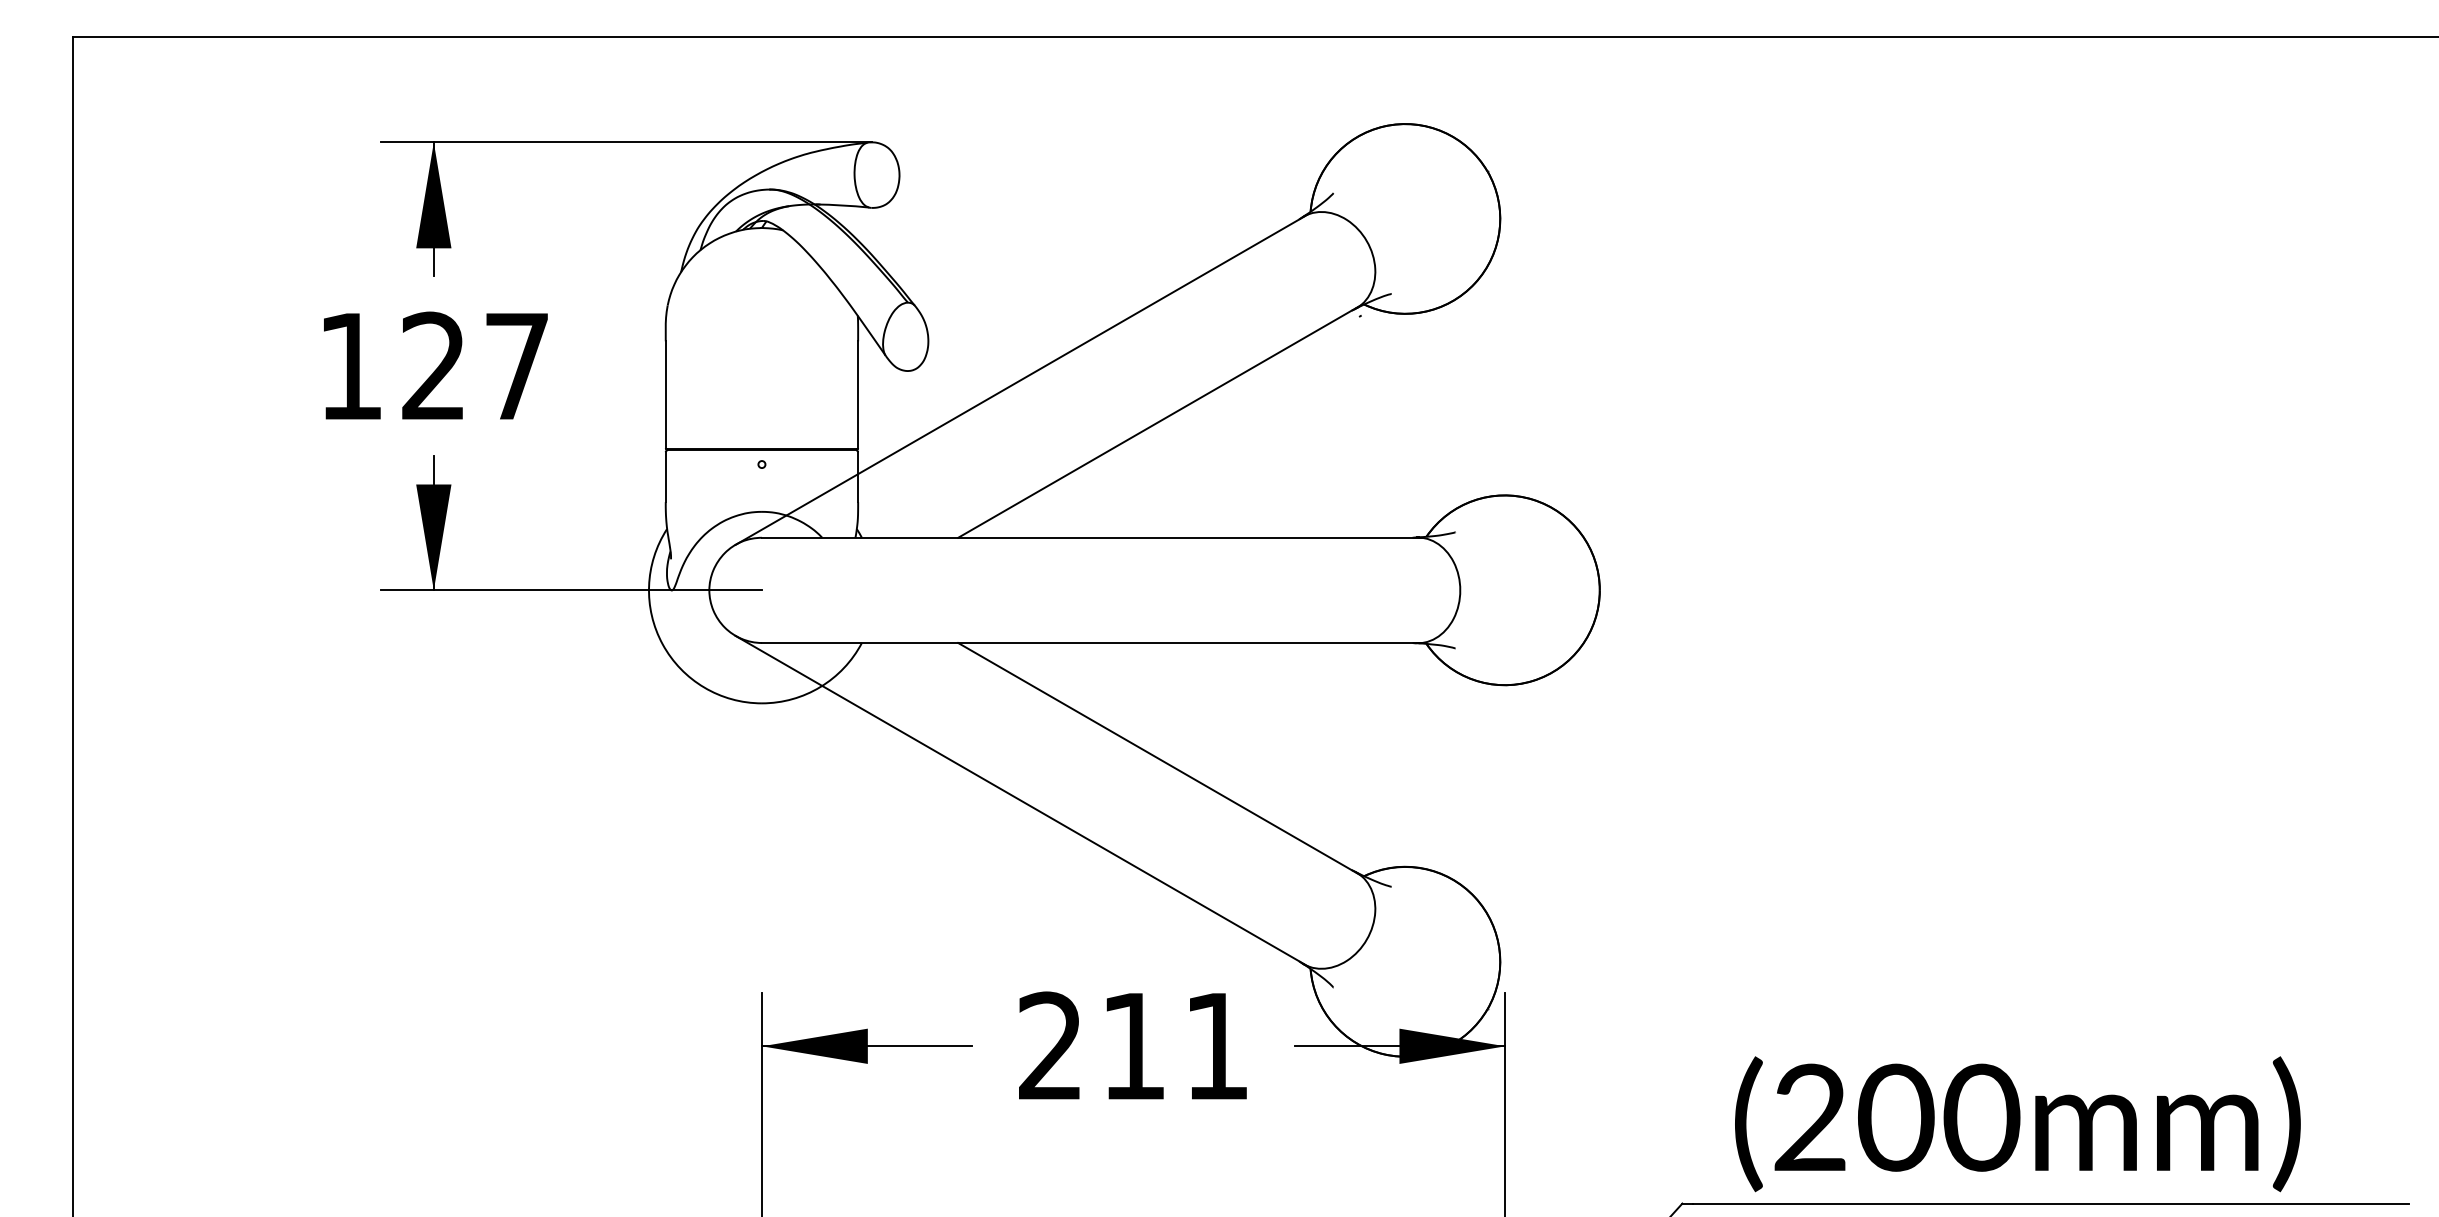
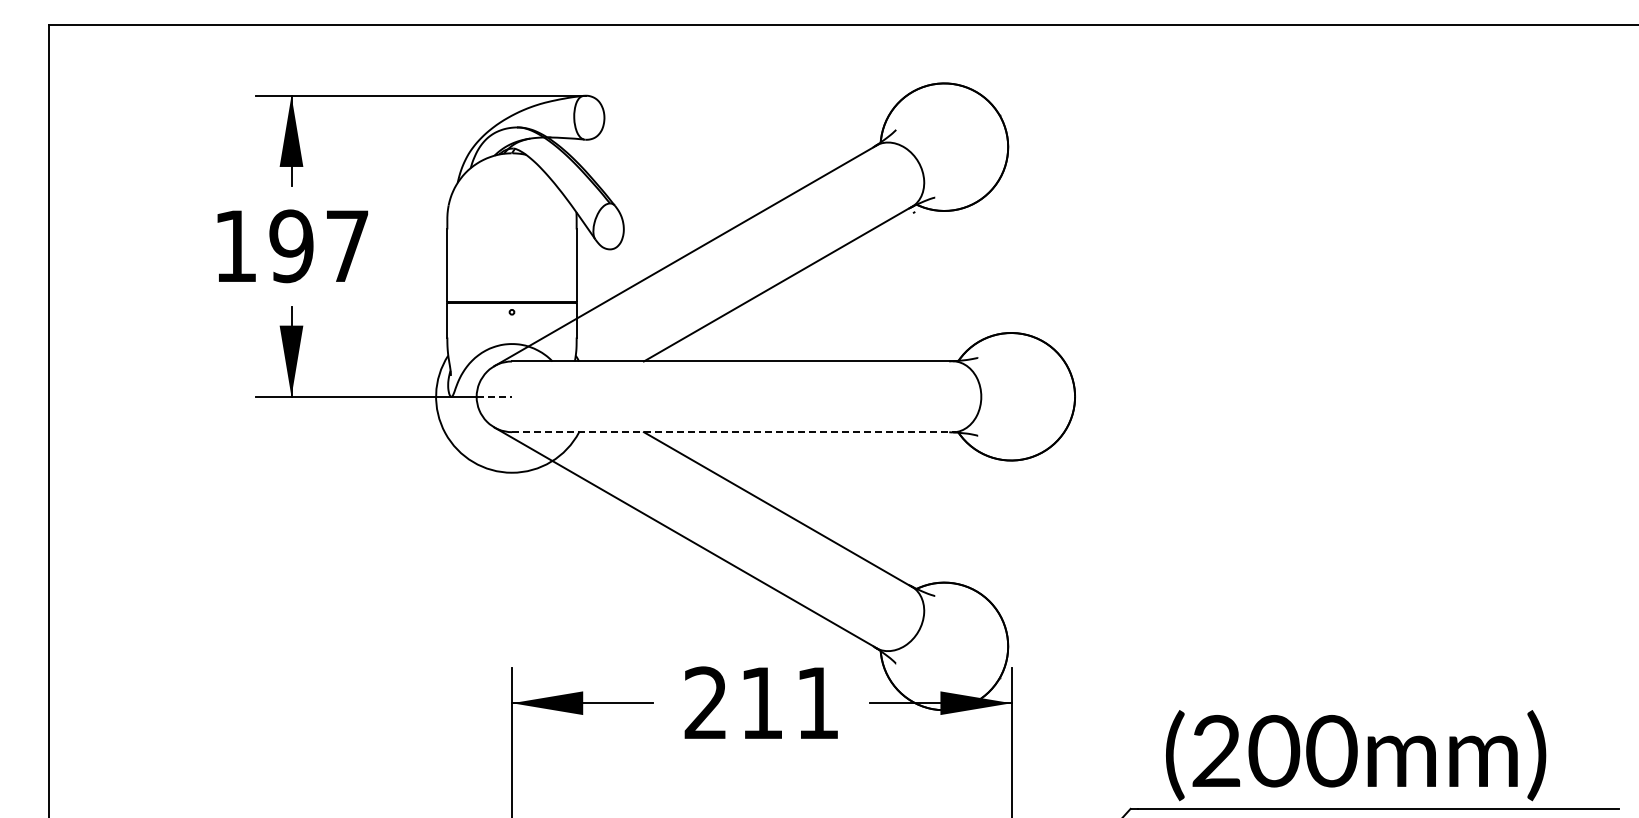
text: (433, 366) -> (291, 246), 127 -> 197
line: (735, 589) -> (494, 396), solid -> dashed
line: (1091, 643) -> (733, 432), solid -> dashed

